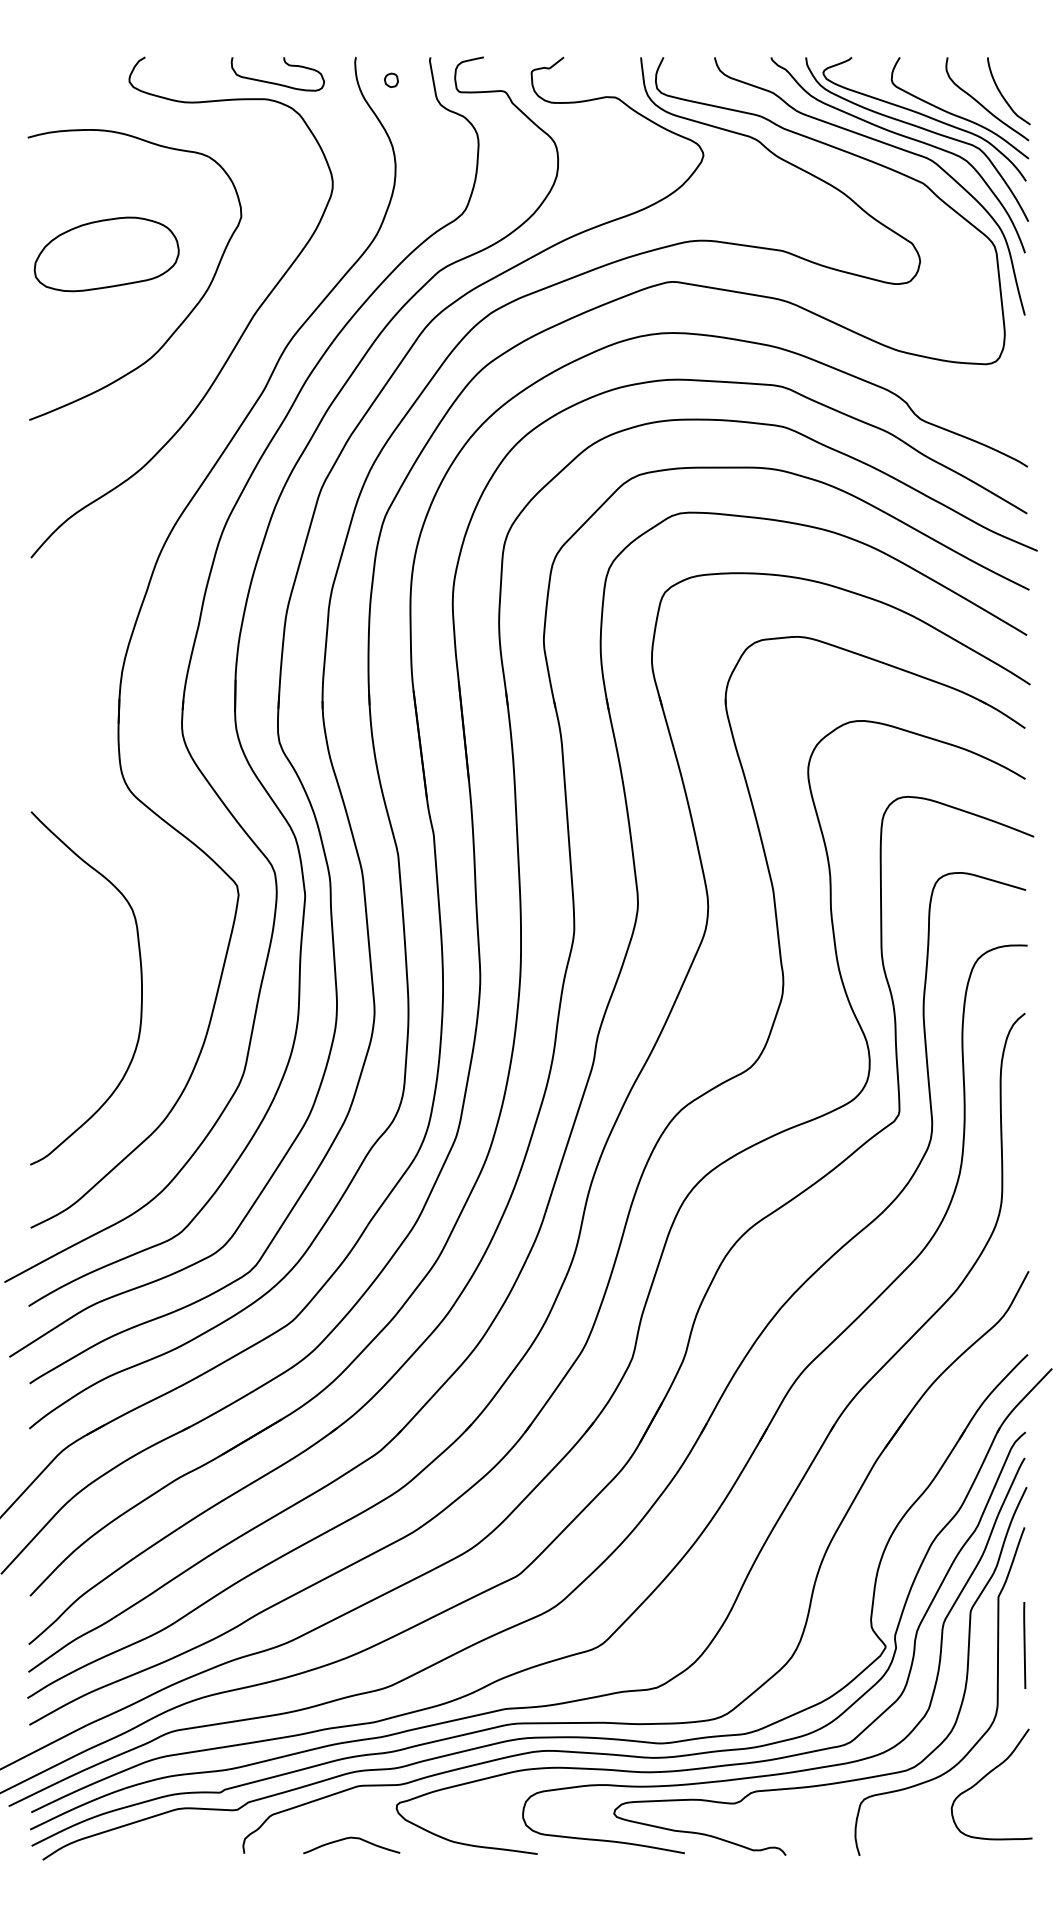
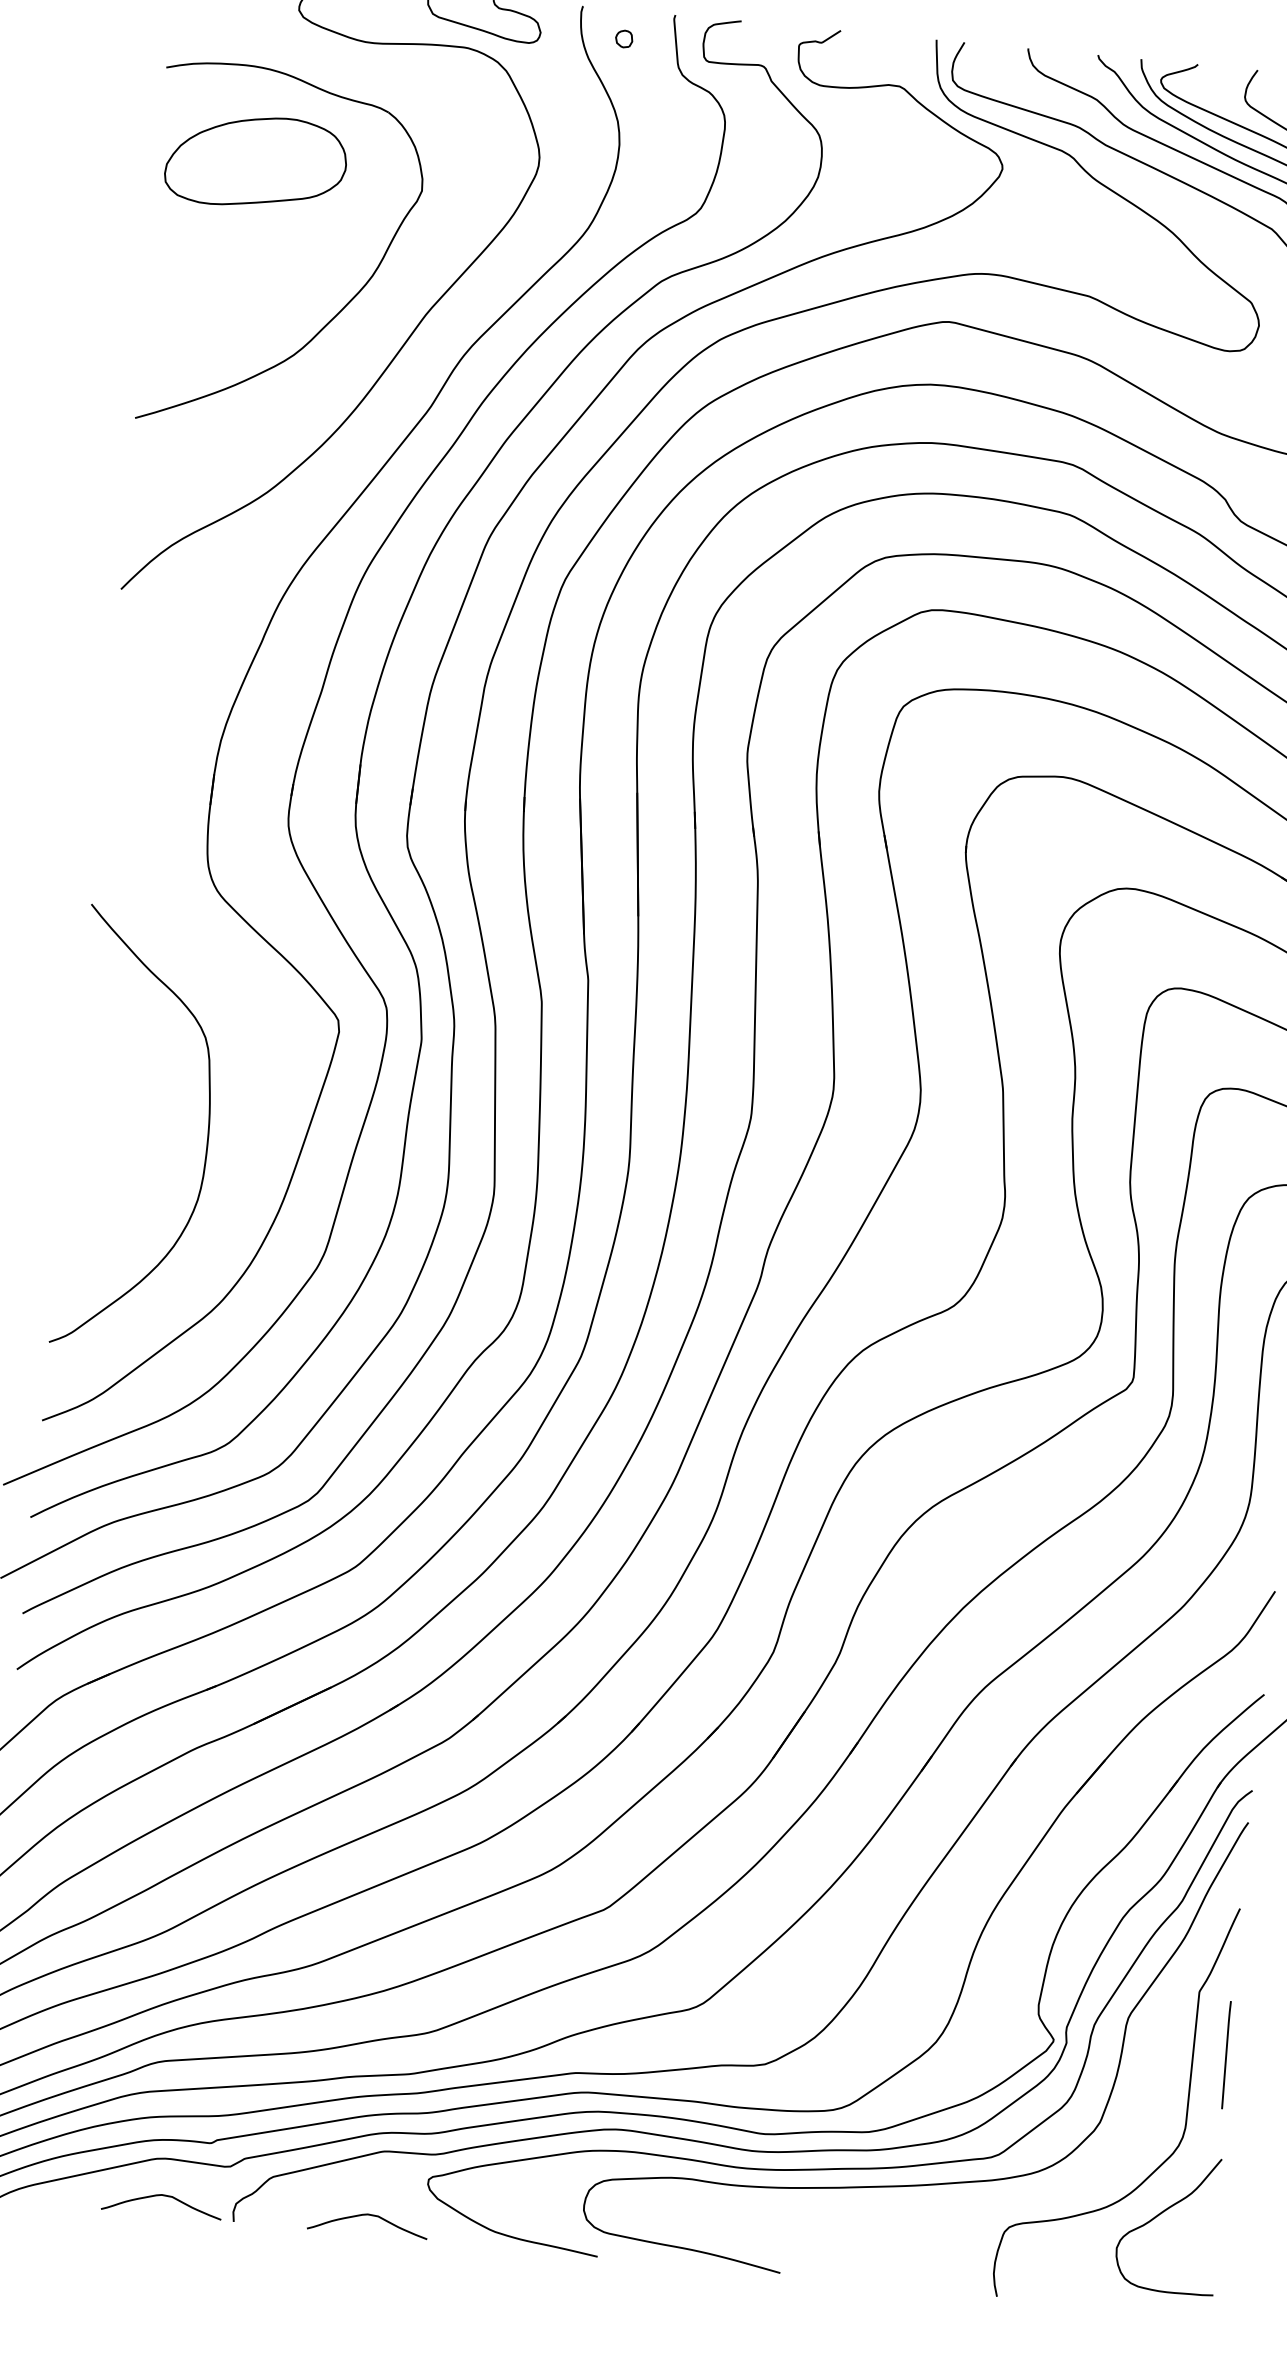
part: (106, 254) -> (255, 162), moved
curve: (838, 1781) -> (979, 2201), removed
curve: (185, 1838) -> (162, 2196), added

